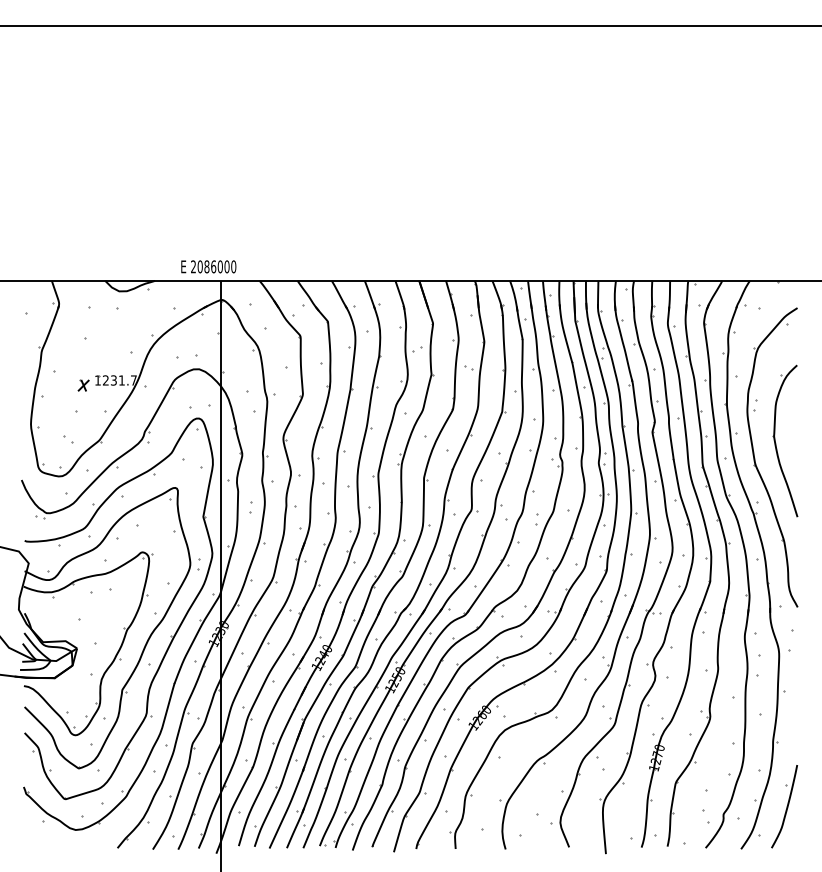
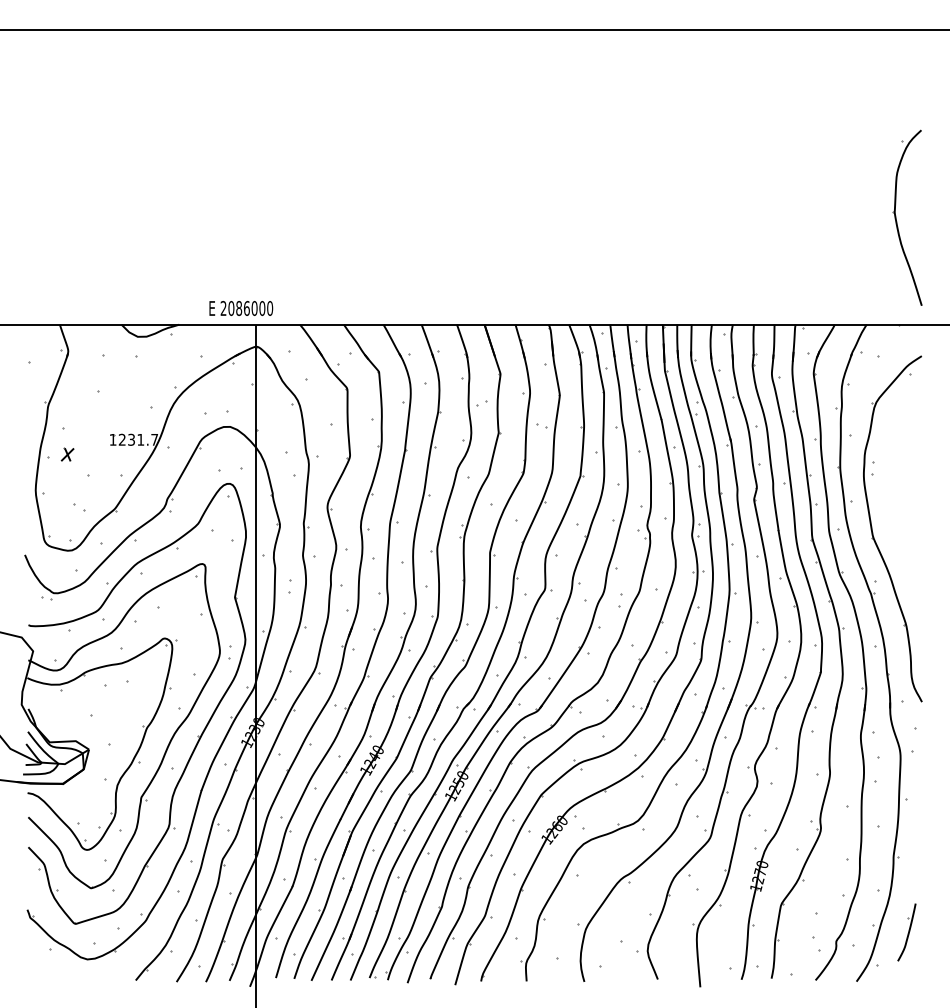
part: (83, 385) -> (67, 454), moved
part: (776, 444) -> (897, 221), moved
part: (784, 806) -> (906, 932), size x0.6

